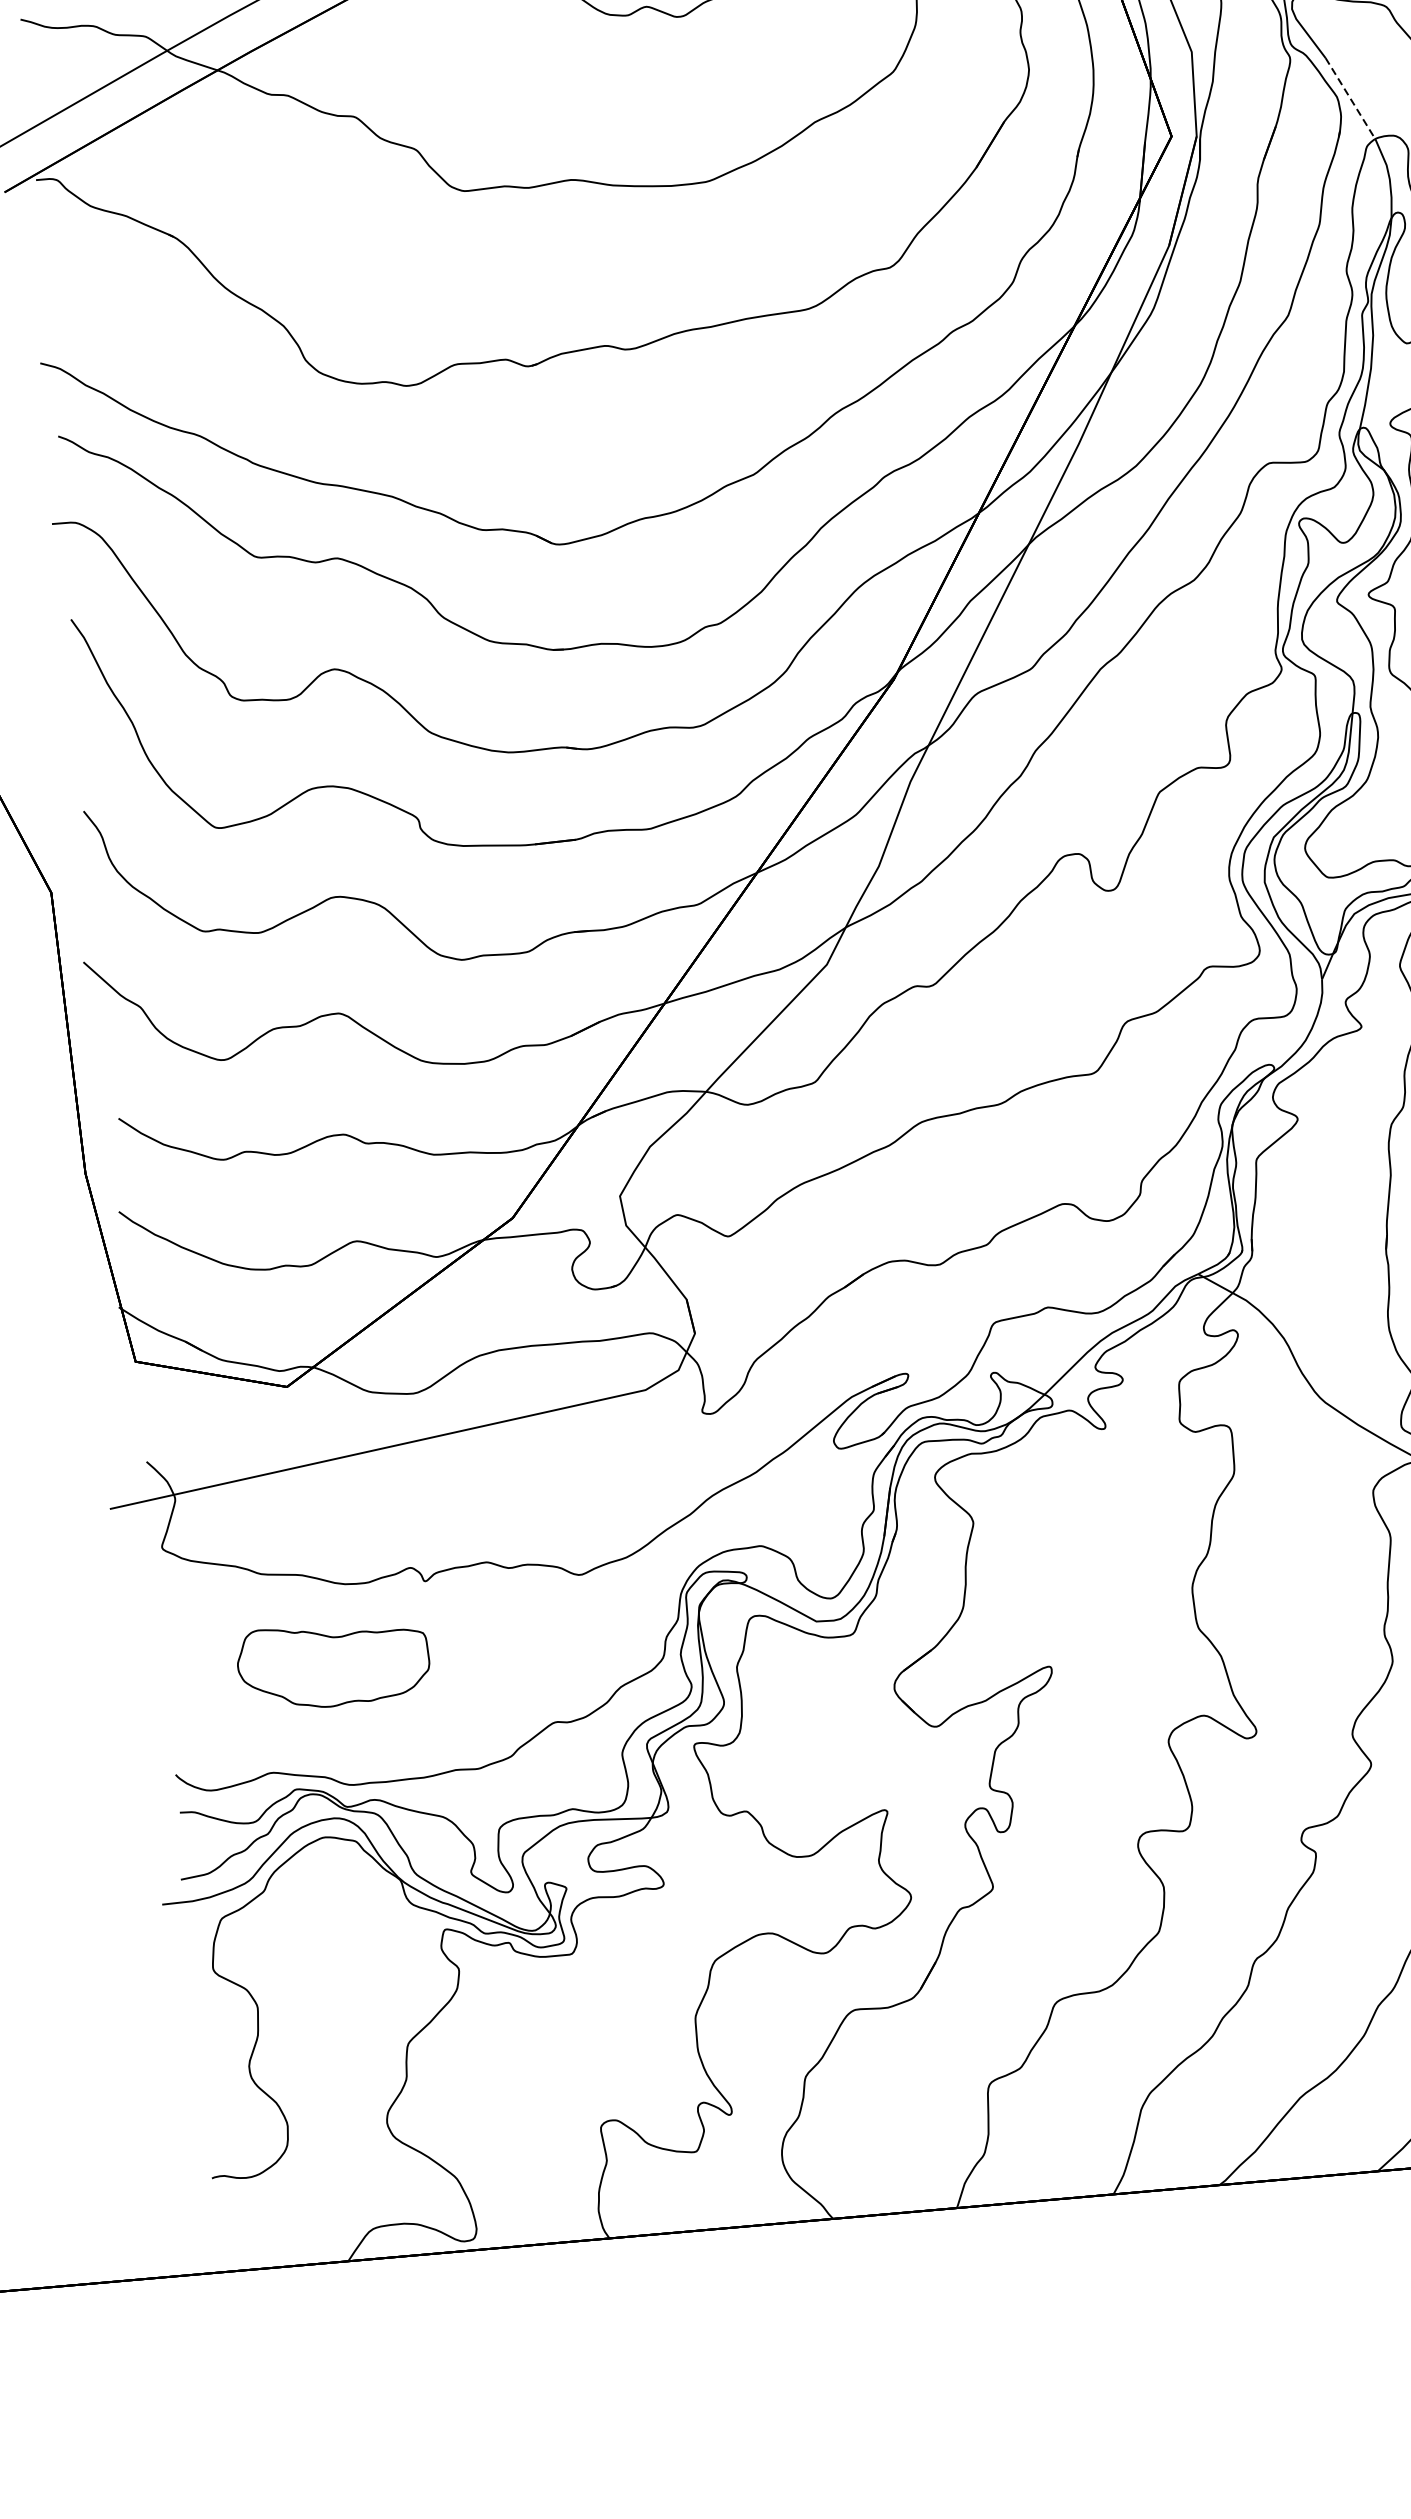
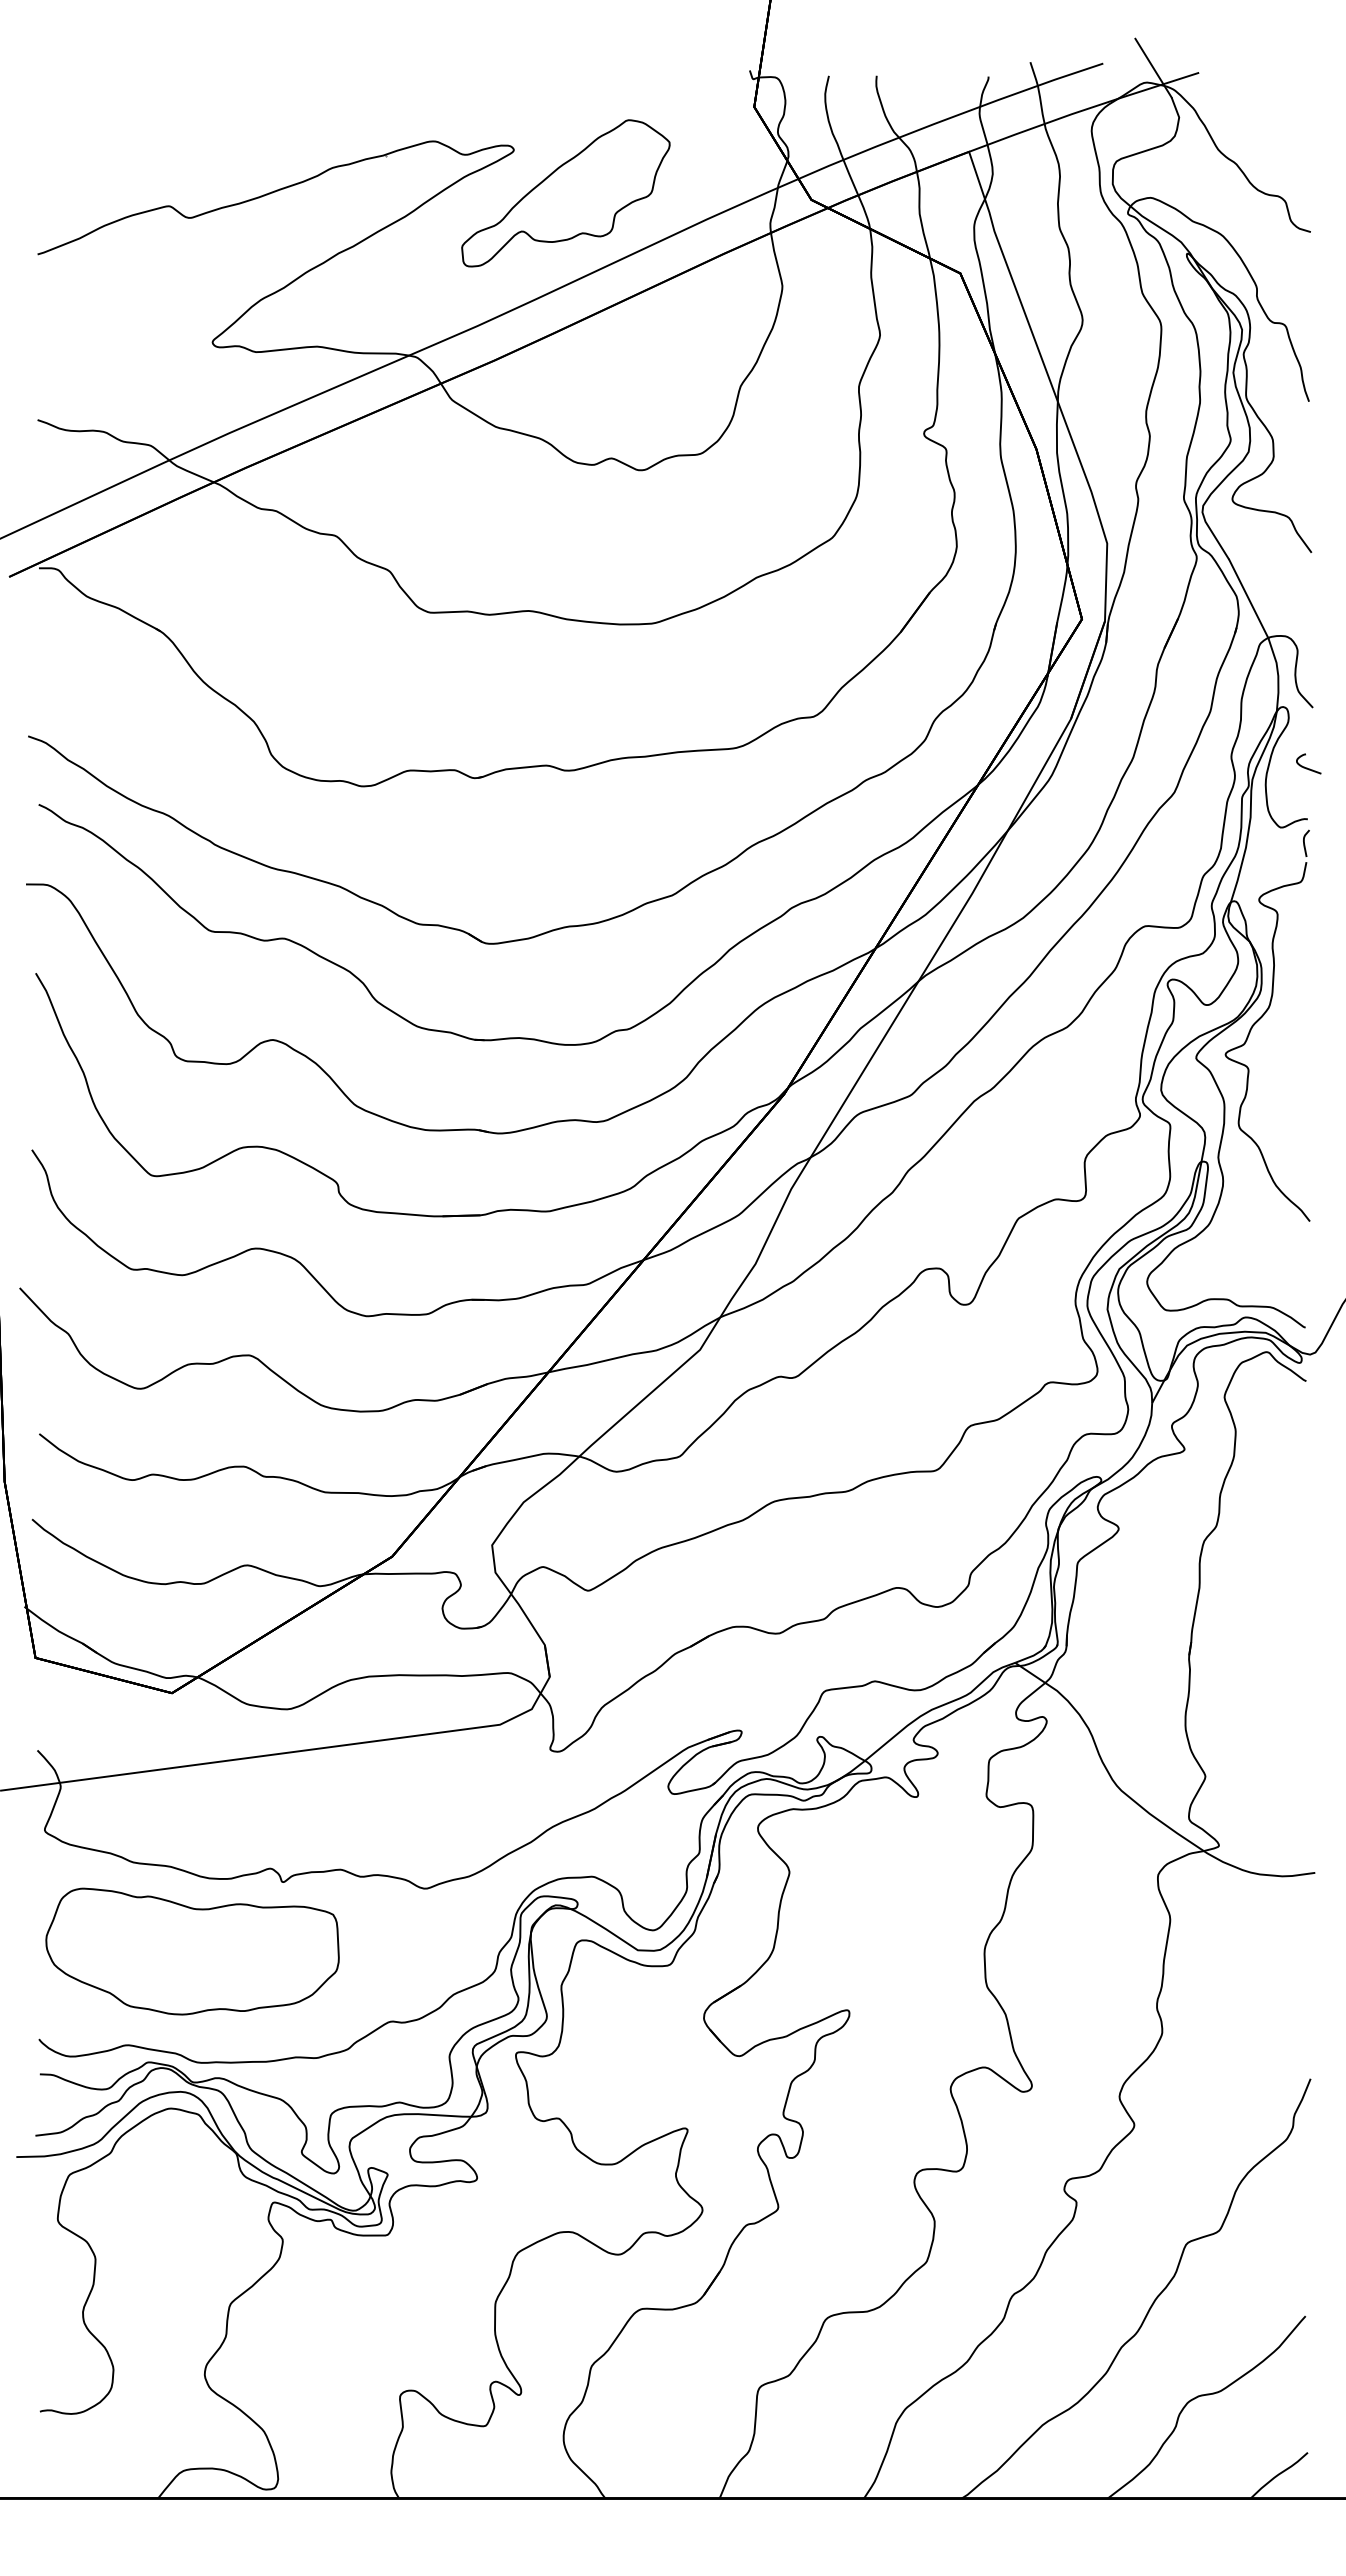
line: (1350, 99) -> (1248, 599), dashed -> solid
part: (333, 1665) -> (192, 1951), size x1.67

